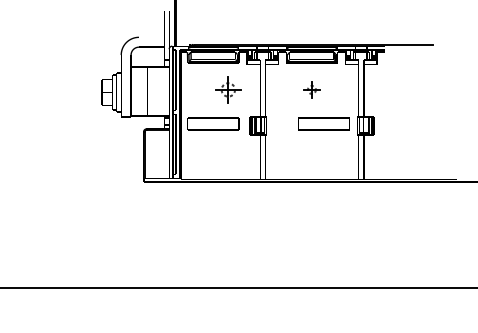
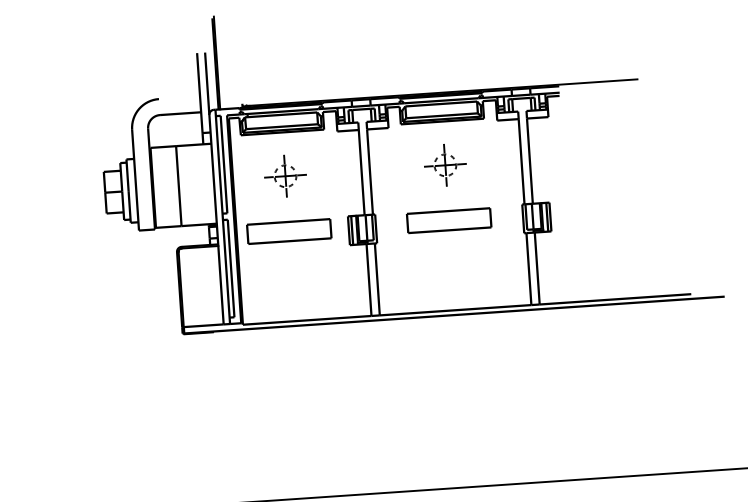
part: (228, 89) -> (285, 175), moved
part: (311, 89) -> (444, 164), size x1.67
part: (323, 123) -> (448, 219), moved

